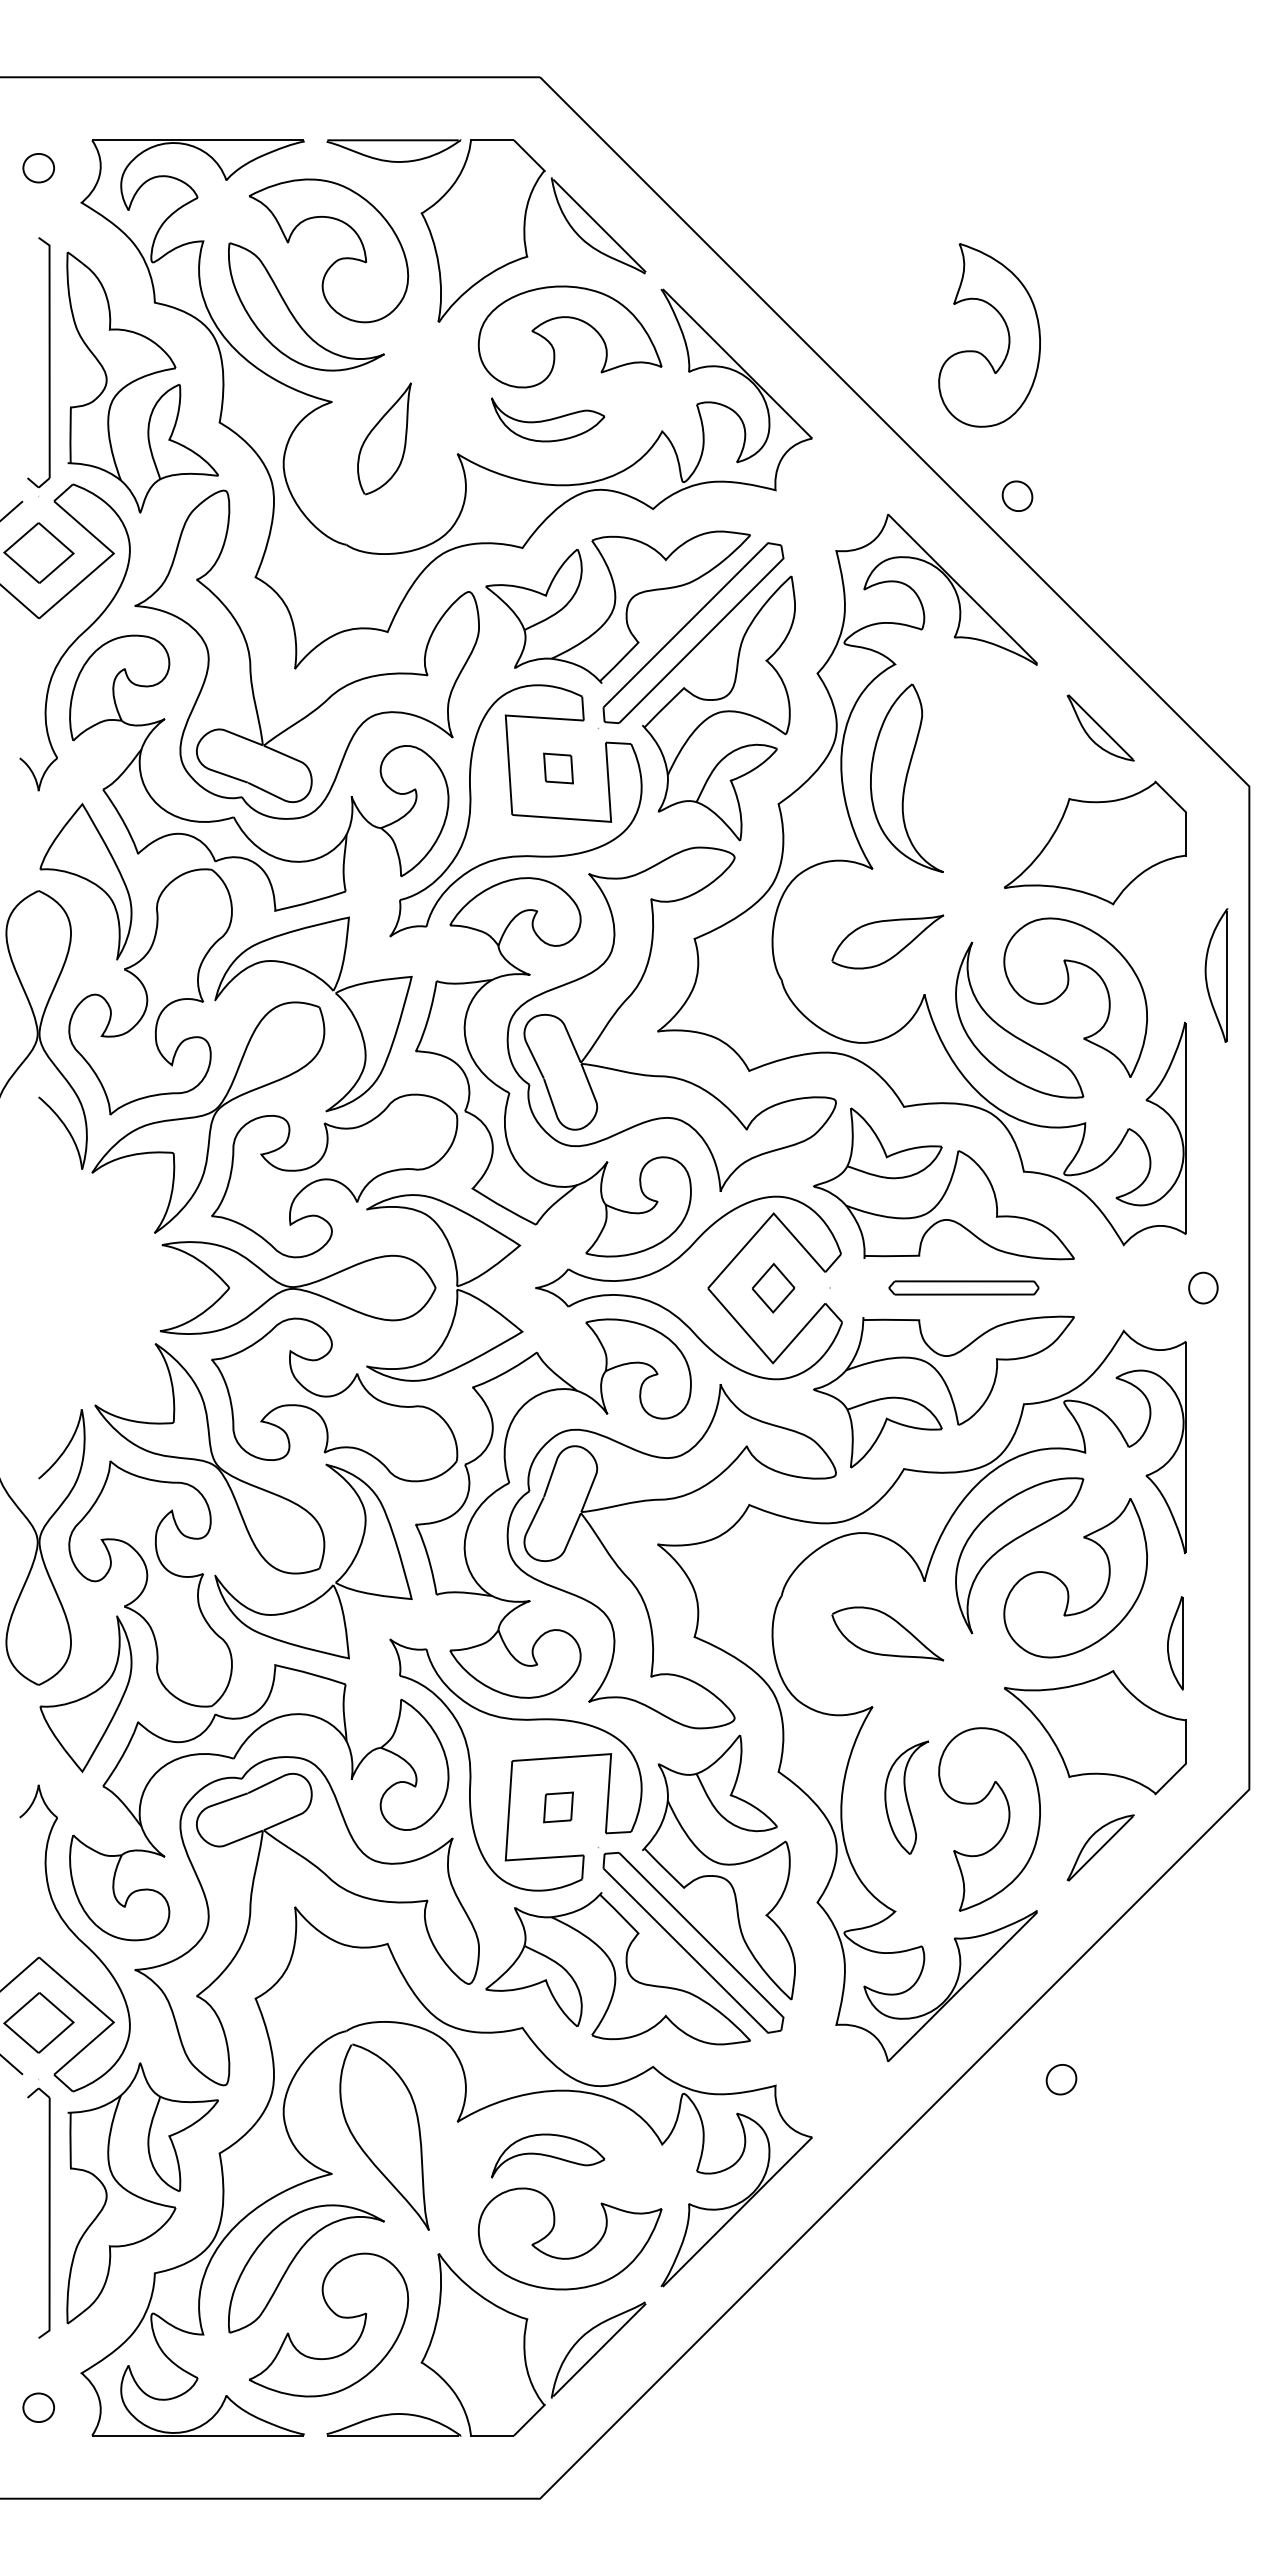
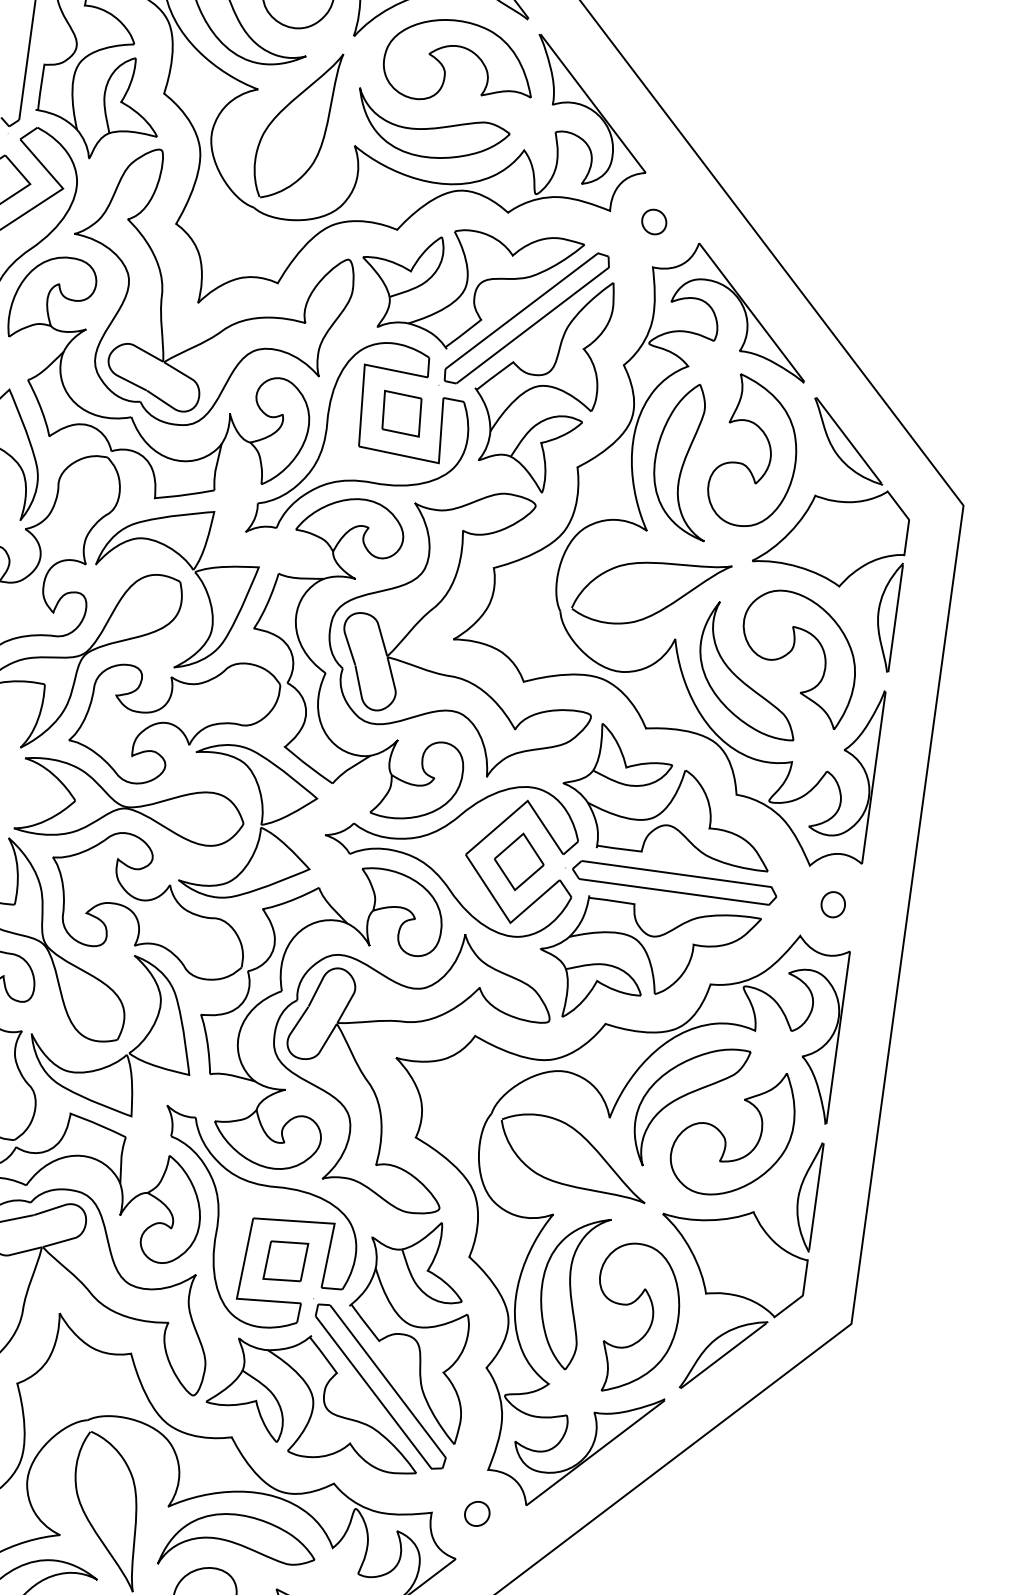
part: (1007, 332) -> (769, 451), moved
part: (547, 419) -> (431, 127), size x1.67
part: (384, 438) -> (296, 125), size x1.67
part: (1017, 495) -> (654, 221), moved
part: (1100, 727) -> (848, 440), size x1.43
part: (558, 768) -> (401, 413), size x1.67
part: (887, 941) -> (650, 591), size x1.67
part: (1216, 975) -> (886, 616), moved
part: (773, 1287) -> (519, 861), size x1.43
part: (963, 1287) -> (674, 882), size x1.67
part: (1203, 1287) -> (833, 904), moved
part: (887, 1633) -> (573, 1156), size x1.67
part: (1175, 1643) -> (807, 1196), size x1.43
part: (906, 1797) -> (570, 1292), size x1.67
part: (558, 1807) -> (285, 1261), size x1.67
part: (1100, 1847) -> (723, 1354), size x1.43
part: (1061, 2079) -> (477, 1513), moved
part: (547, 2155) -> (237, 1544), size x1.67

